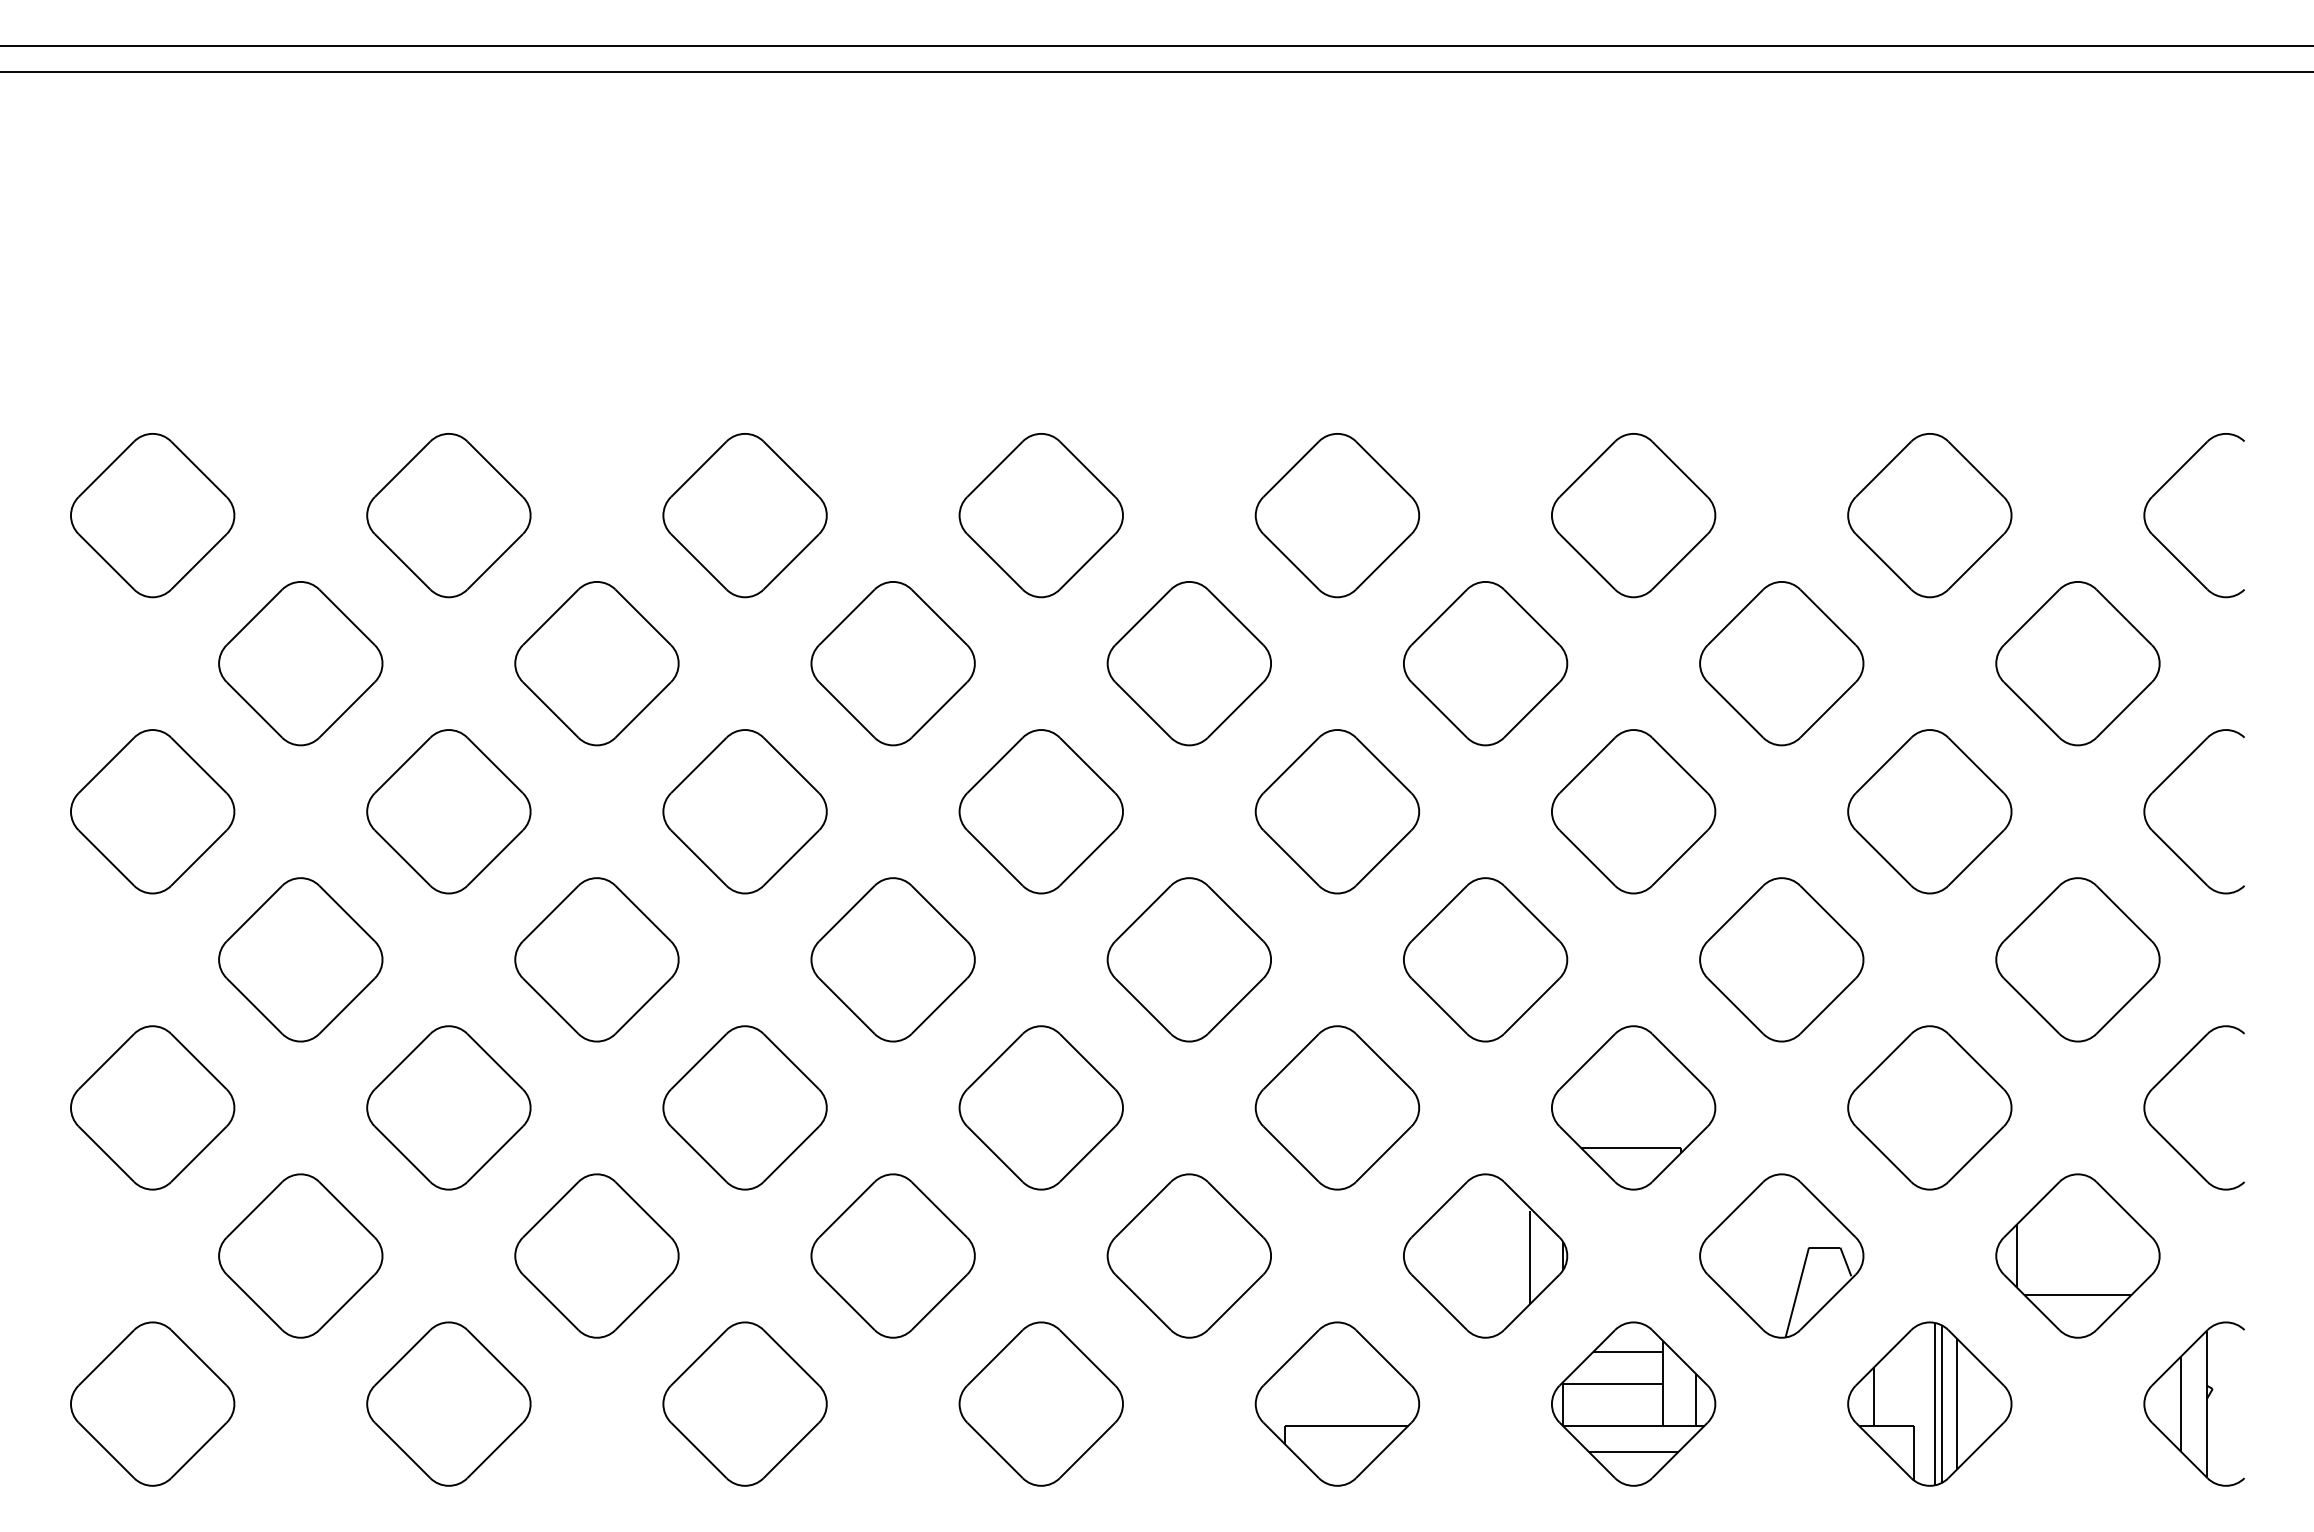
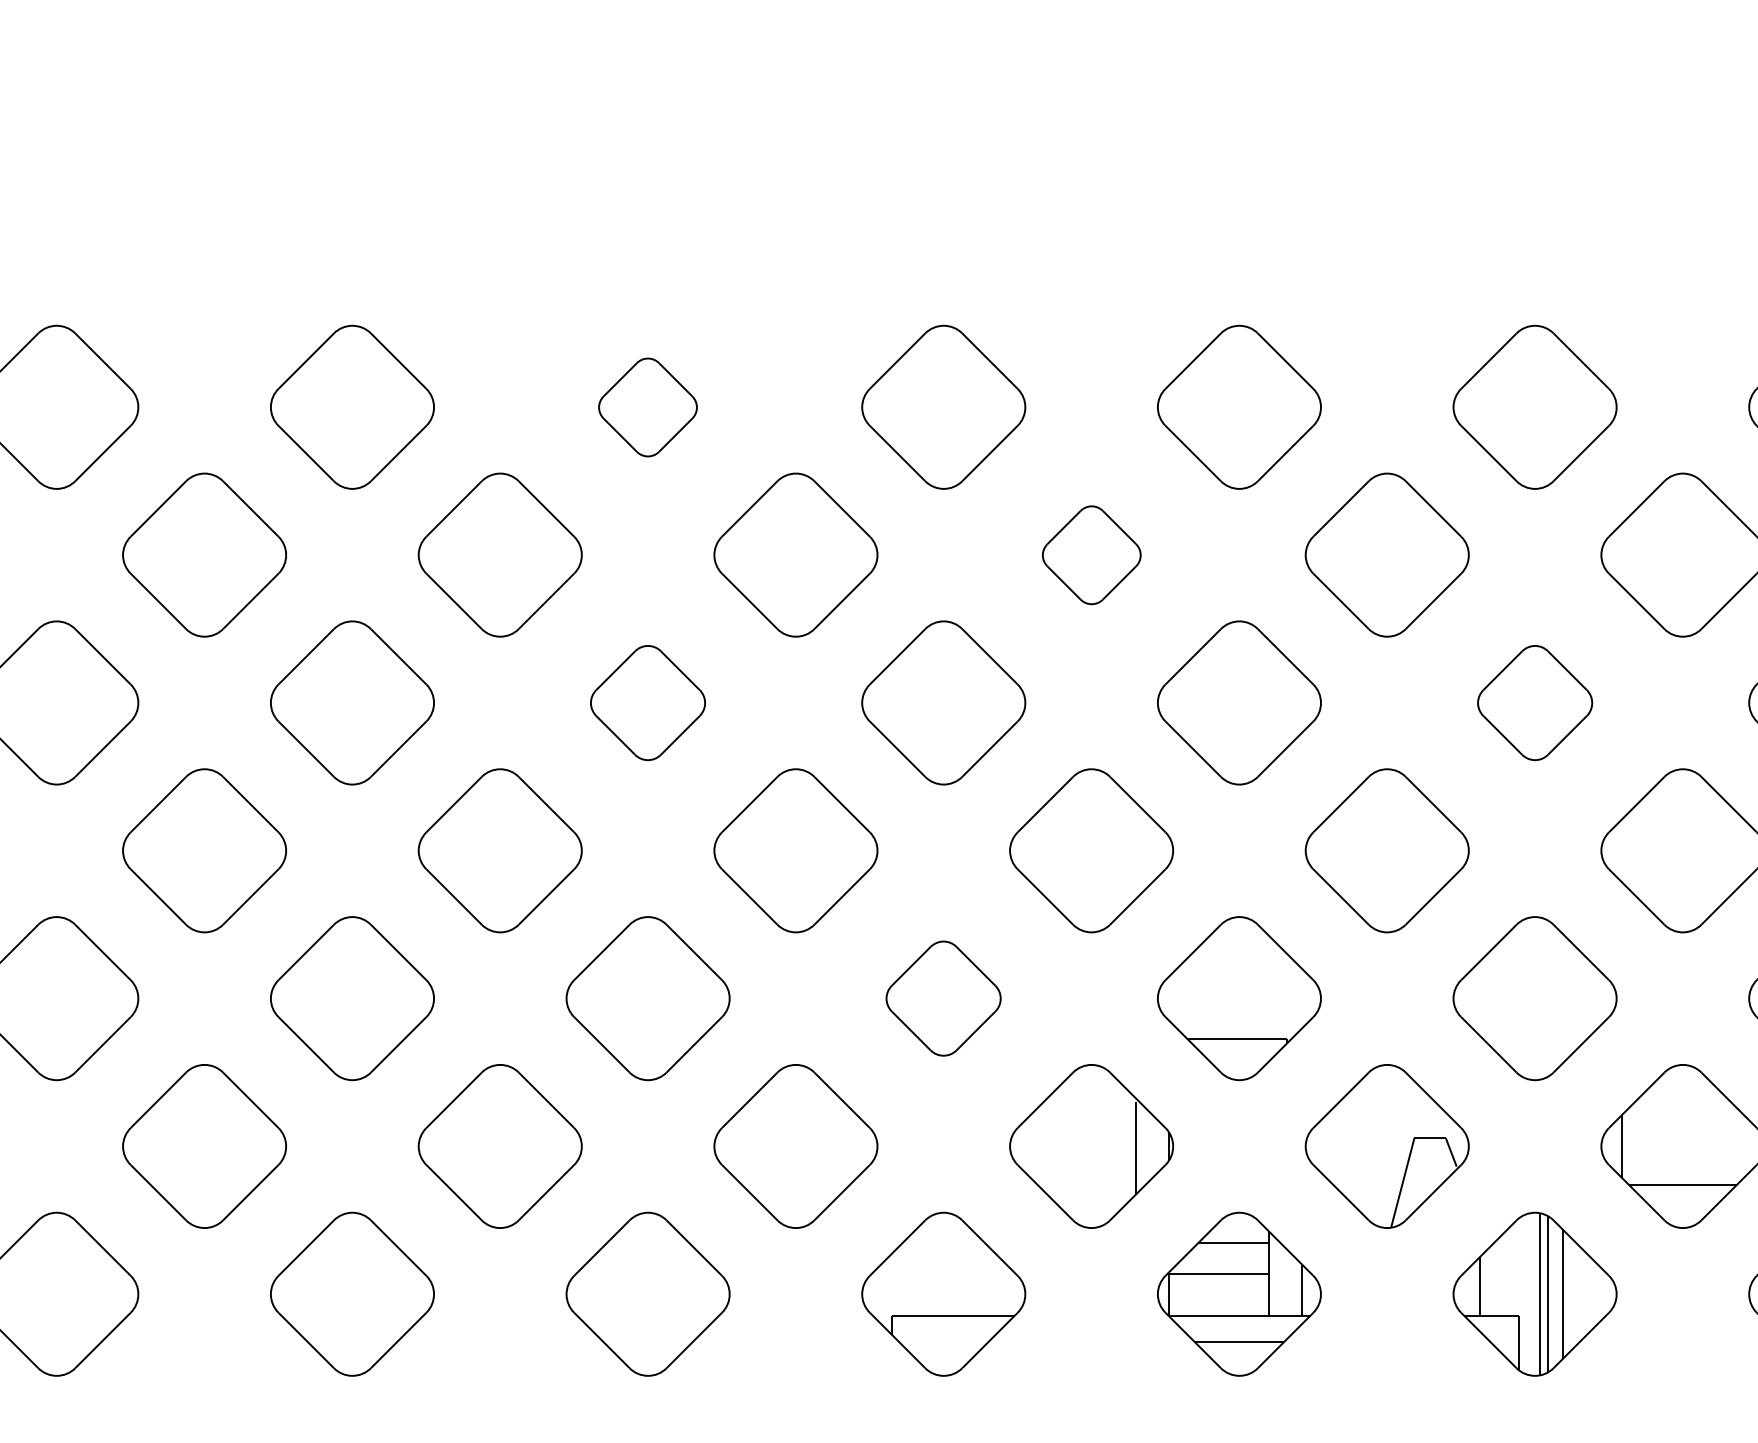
part: (1040, 515) -> (647, 407), size x0.6
part: (1485, 663) -> (1091, 555), size x0.6
part: (1040, 811) -> (647, 702), size x0.7
part: (1929, 811) -> (1534, 702), size x0.7
part: (1336, 1107) -> (942, 998), size x0.7

